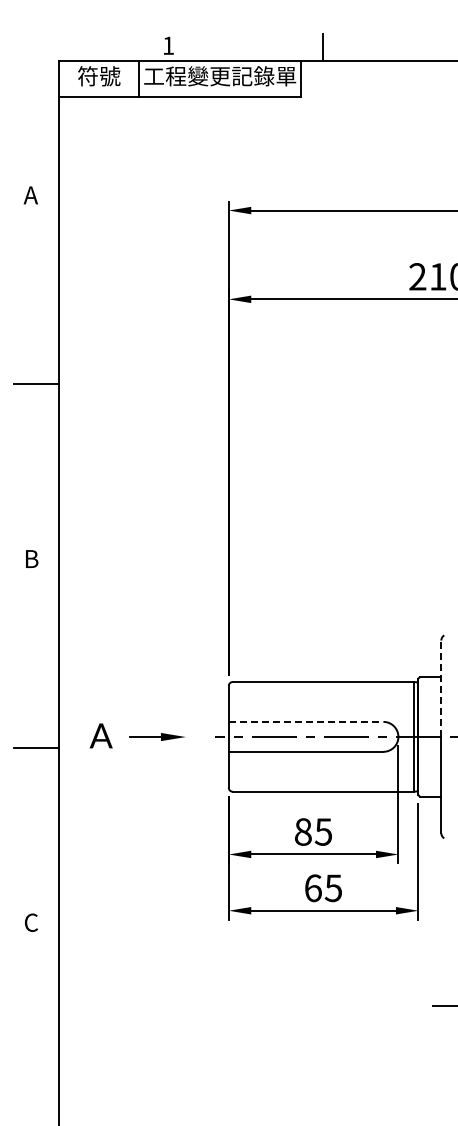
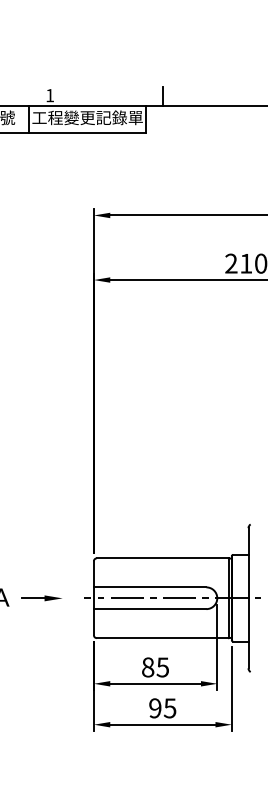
line: (441, 688) -> (248, 563), dashed -> solid
line: (306, 721) -> (150, 587), dashed -> solid
text: (312, 888) -> (154, 708), 65 -> 95

